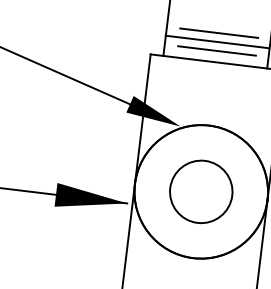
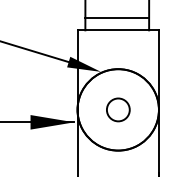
line: (219, 33) -> (117, 12), removed
line: (217, 51) -> (117, 23), removed
circle: (201, 191) -> (118, 109), size x0.6

